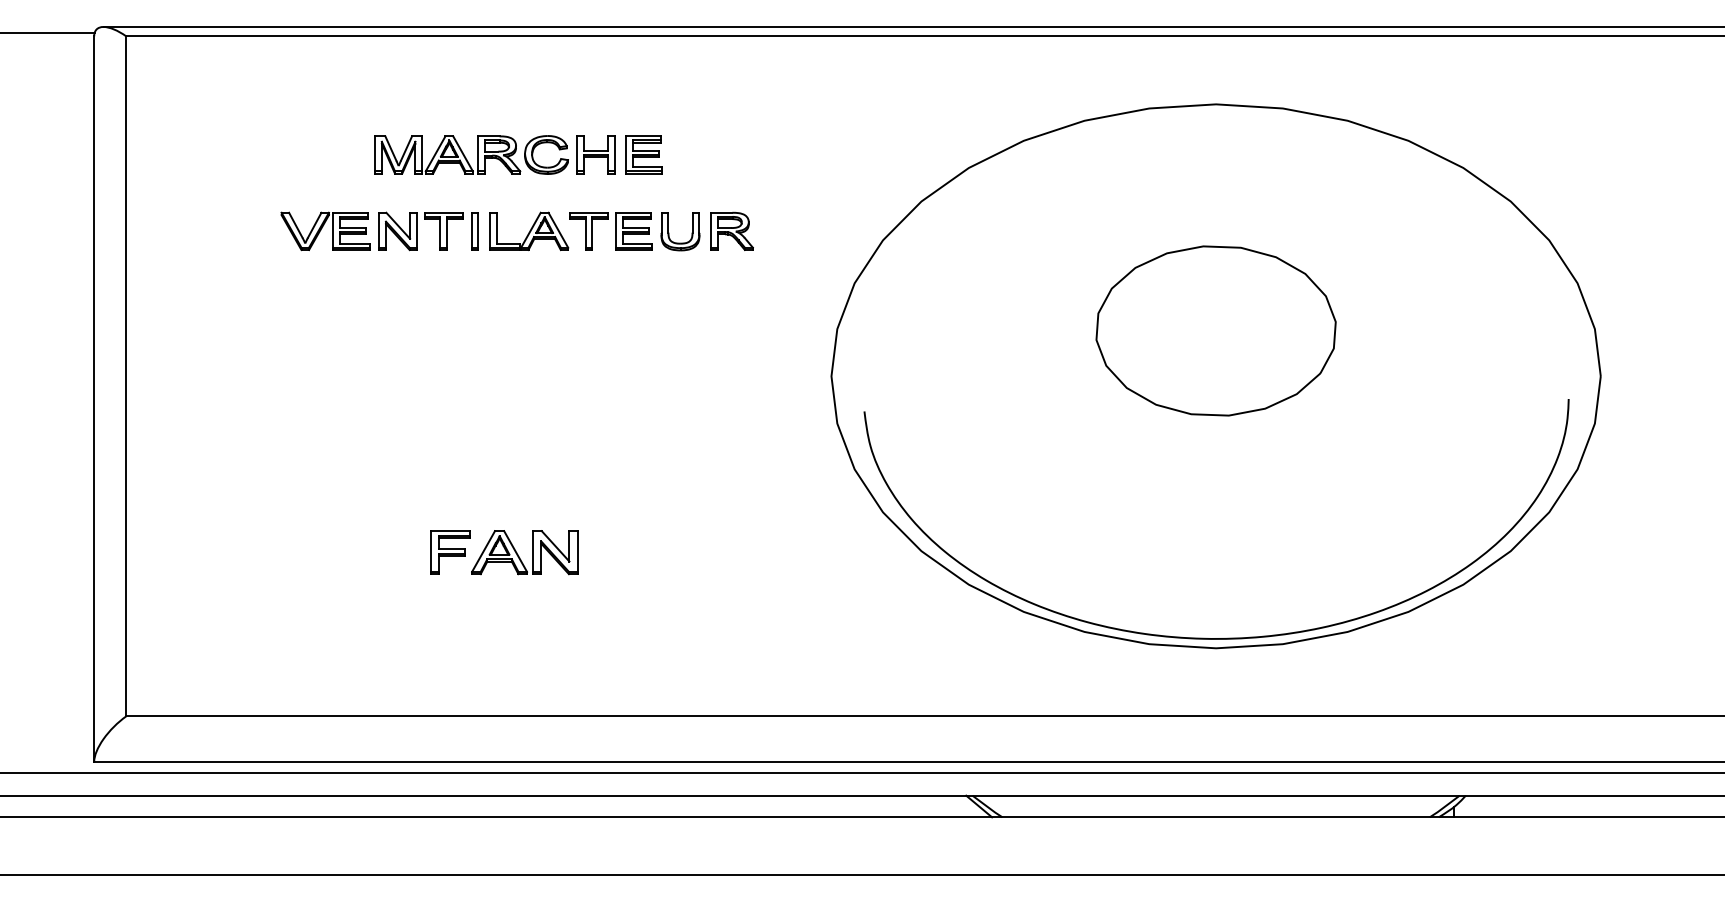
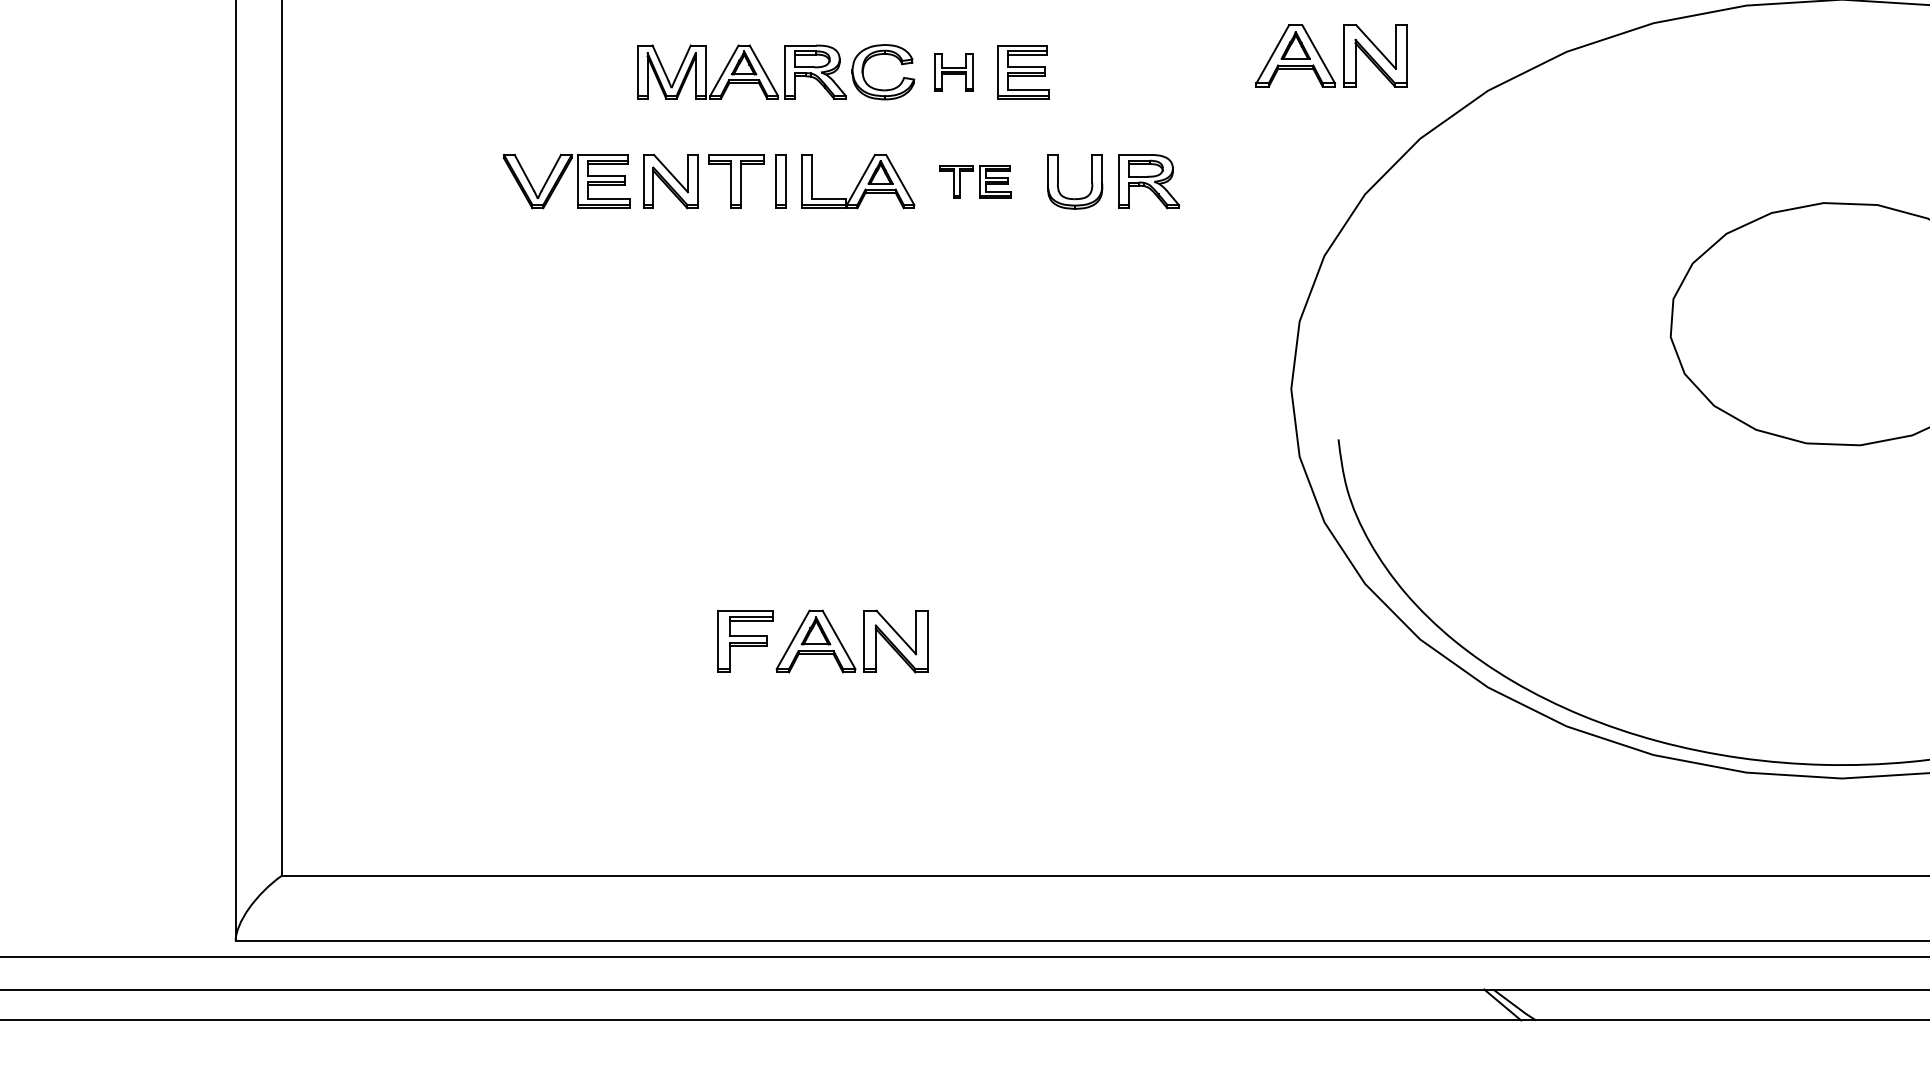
part: (853, 145) -> (1322, 58), added
part: (595, 154) -> (953, 71), size x0.7
part: (610, 231) -> (974, 181), size x0.6

